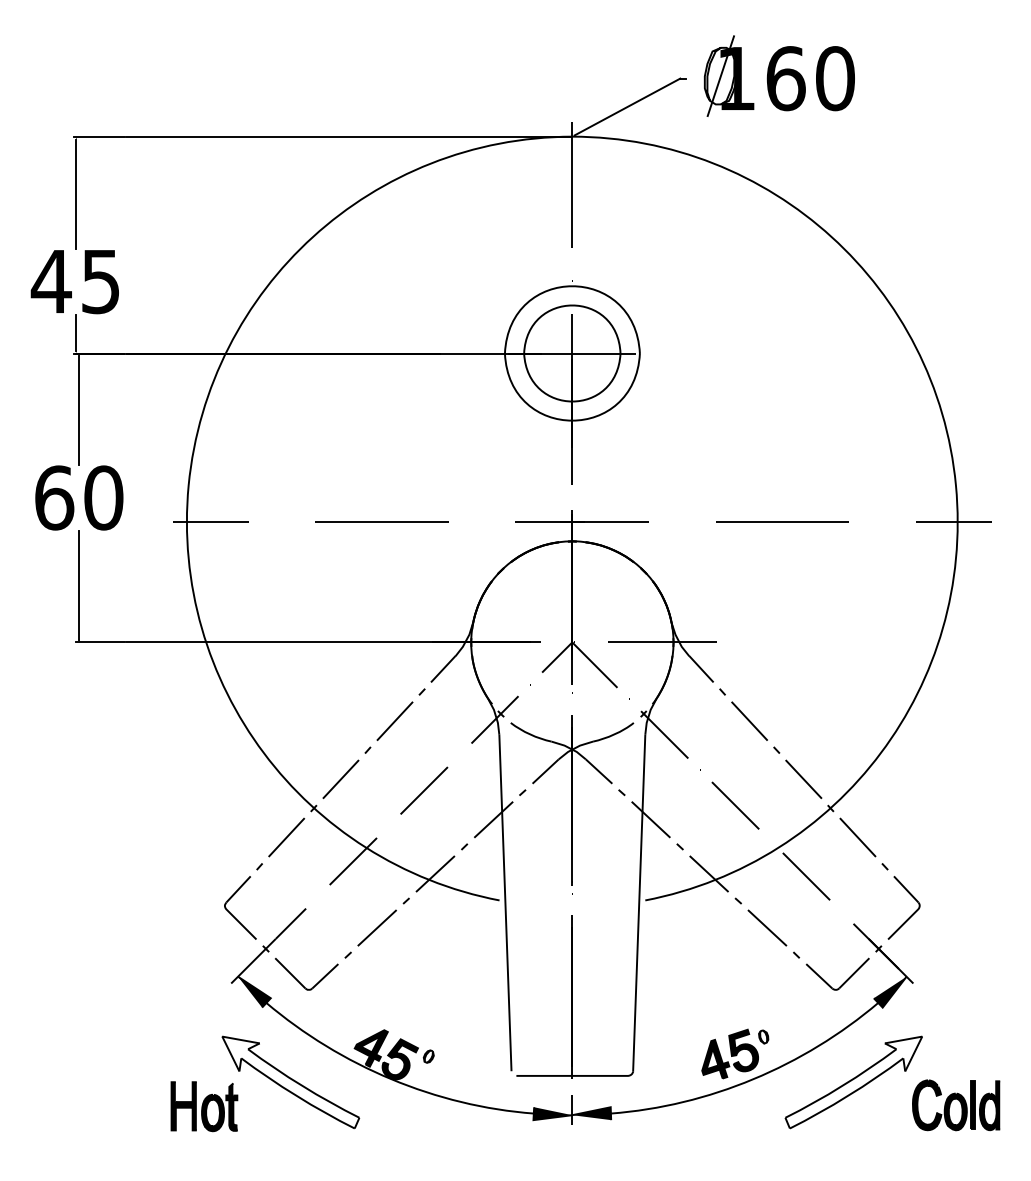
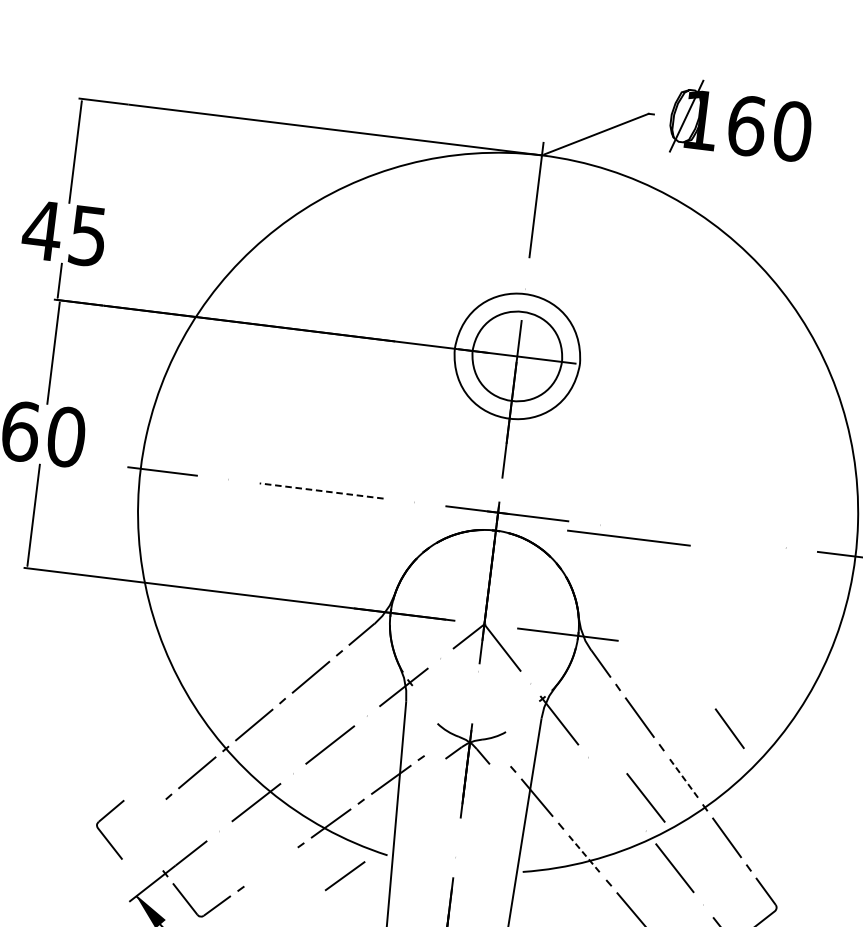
line: (382, 521) -> (322, 490), solid -> dashed
line: (782, 521) -> (628, 537), moved
line: (846, 720) -> (729, 727), added
line: (803, 779) -> (683, 777), solid -> dashed
part: (572, 800) -> (466, 770), size x0.6
line: (735, 805) -> (645, 797), moved
line: (709, 874) -> (585, 855), solid -> dashed
part: (232, 914) -> (103, 833), moved
line: (376, 927) -> (344, 875), moved

